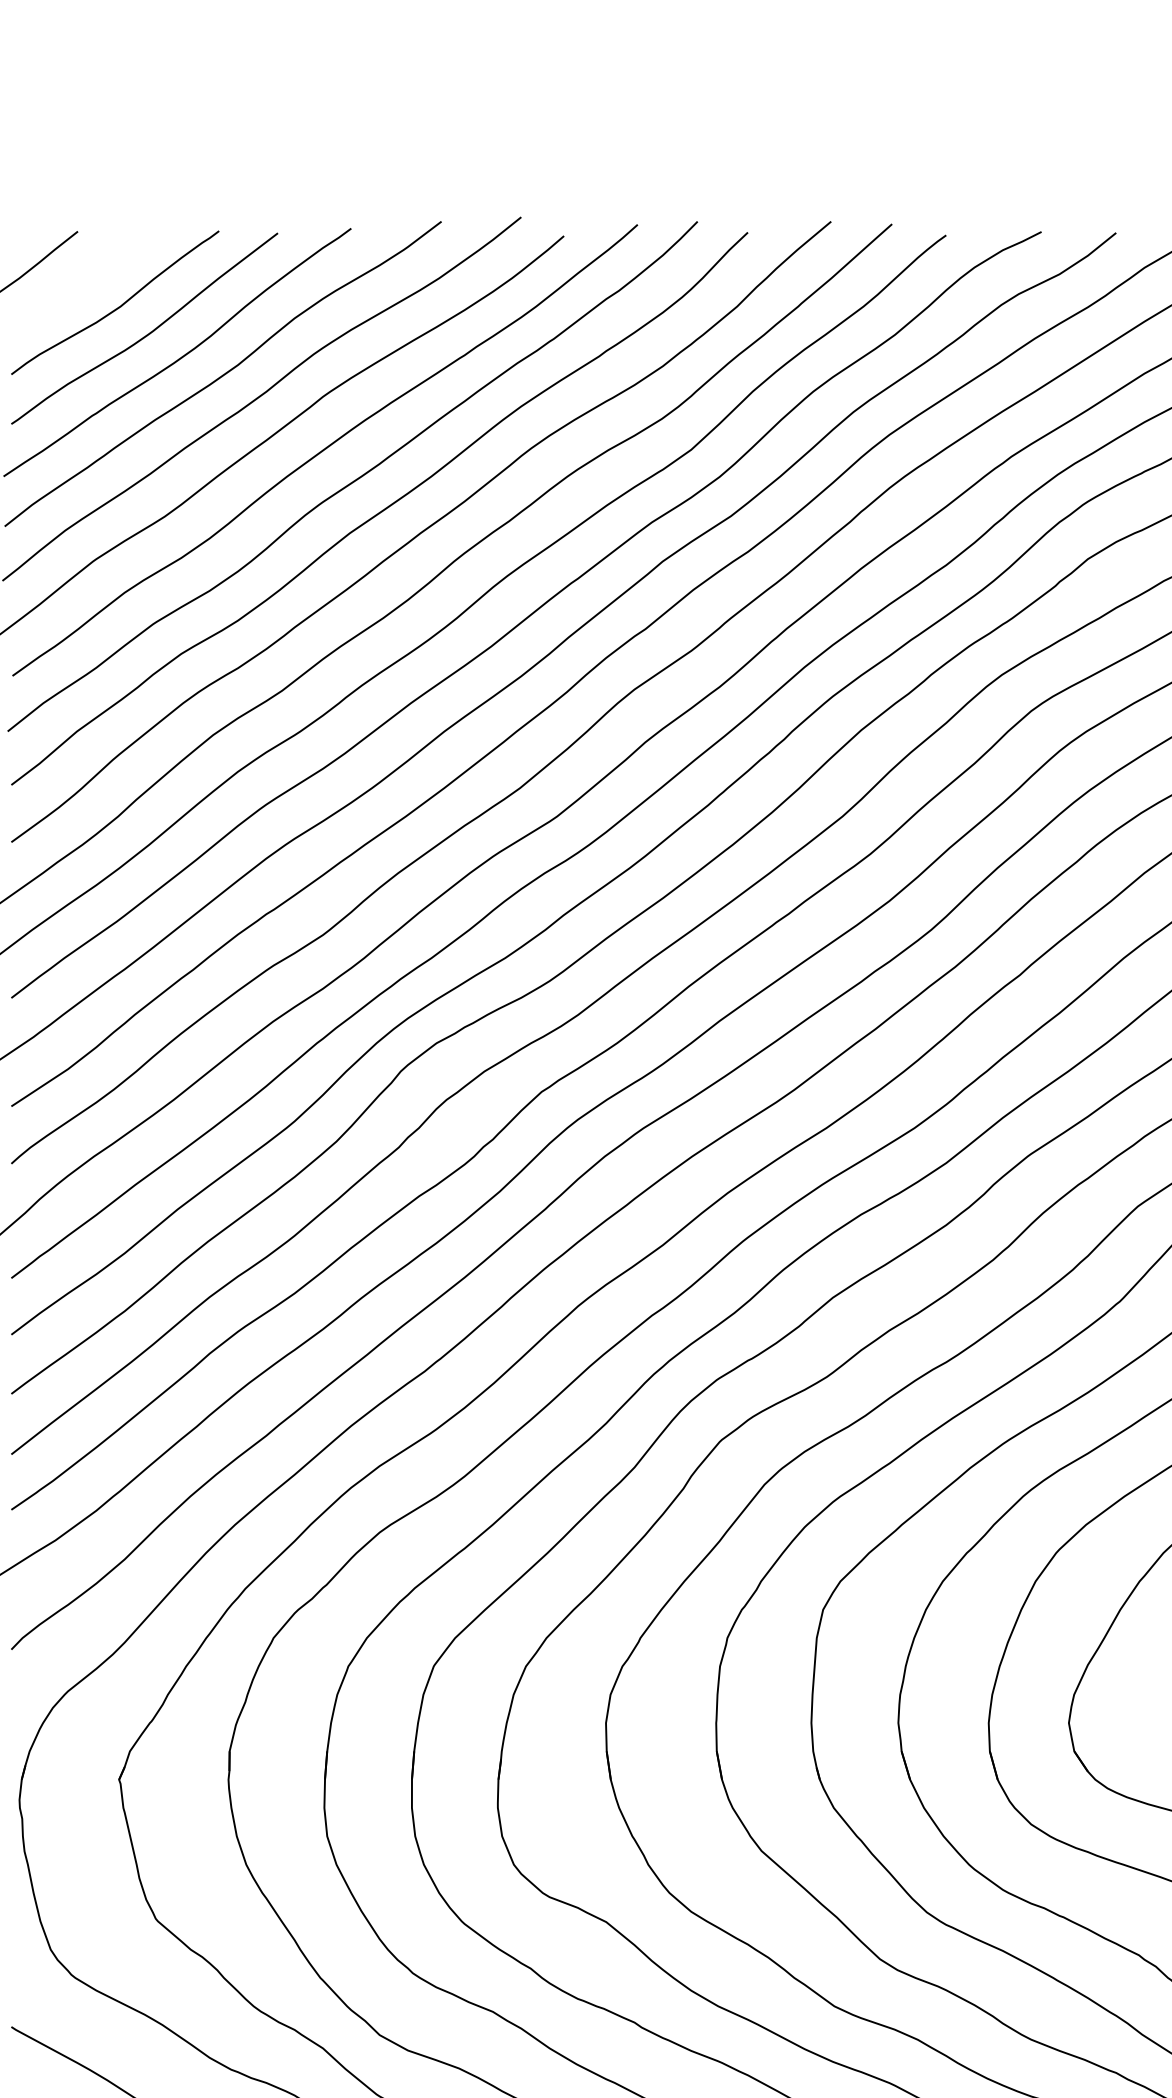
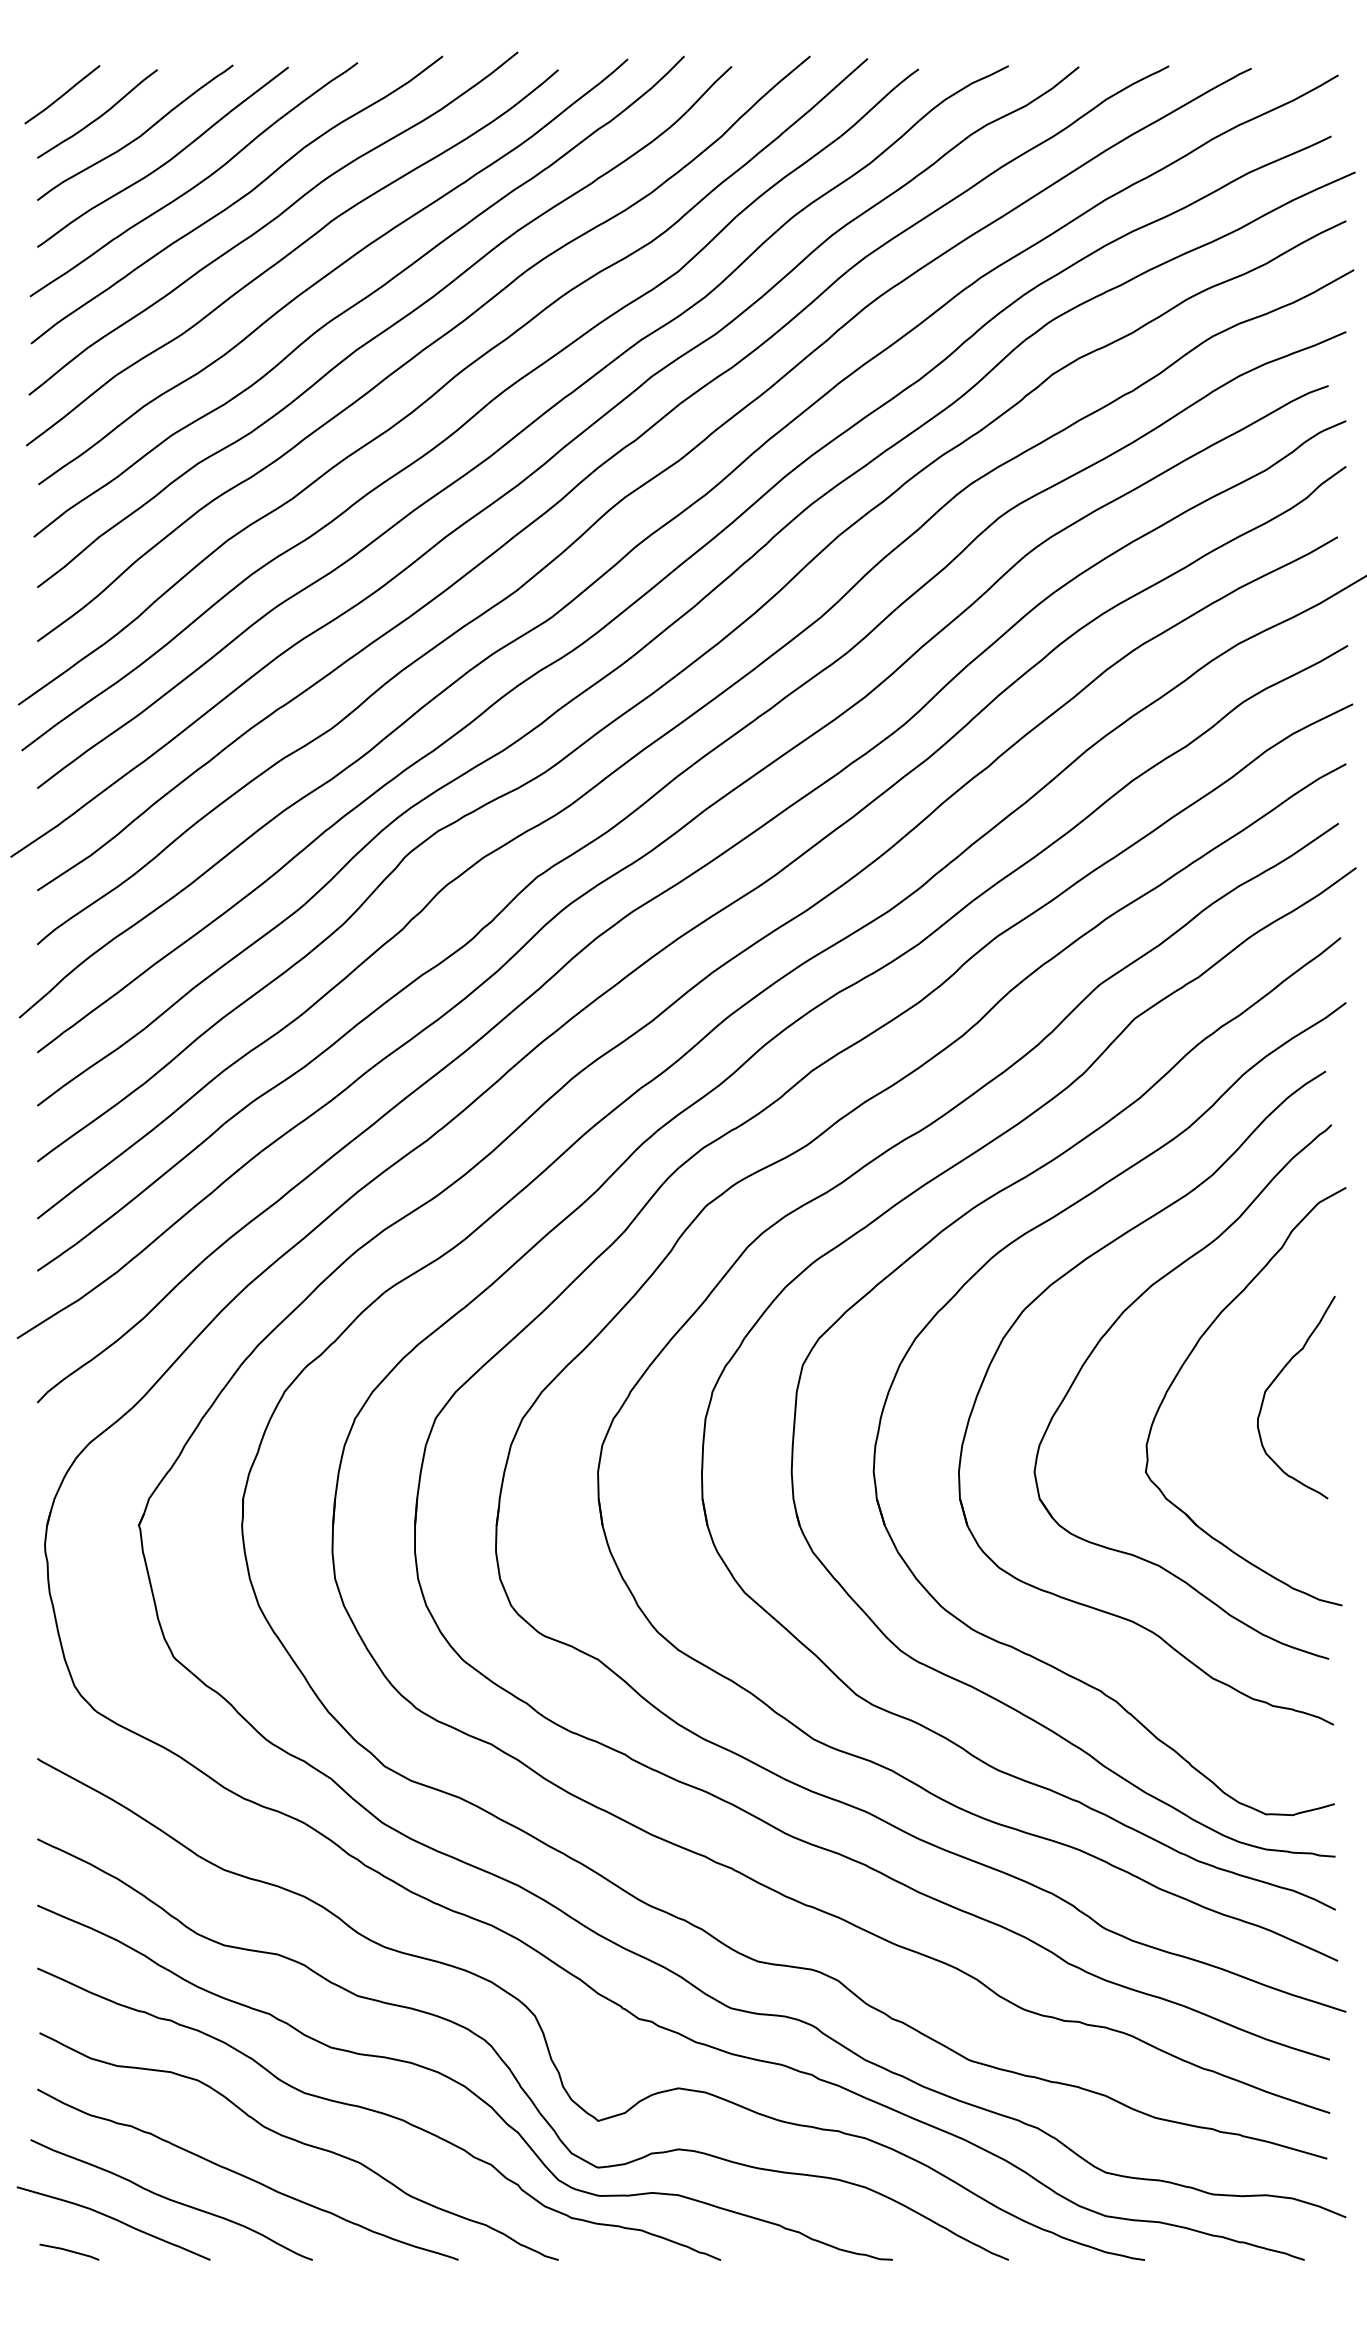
curve: (76, 285) -> (98, 116), added

